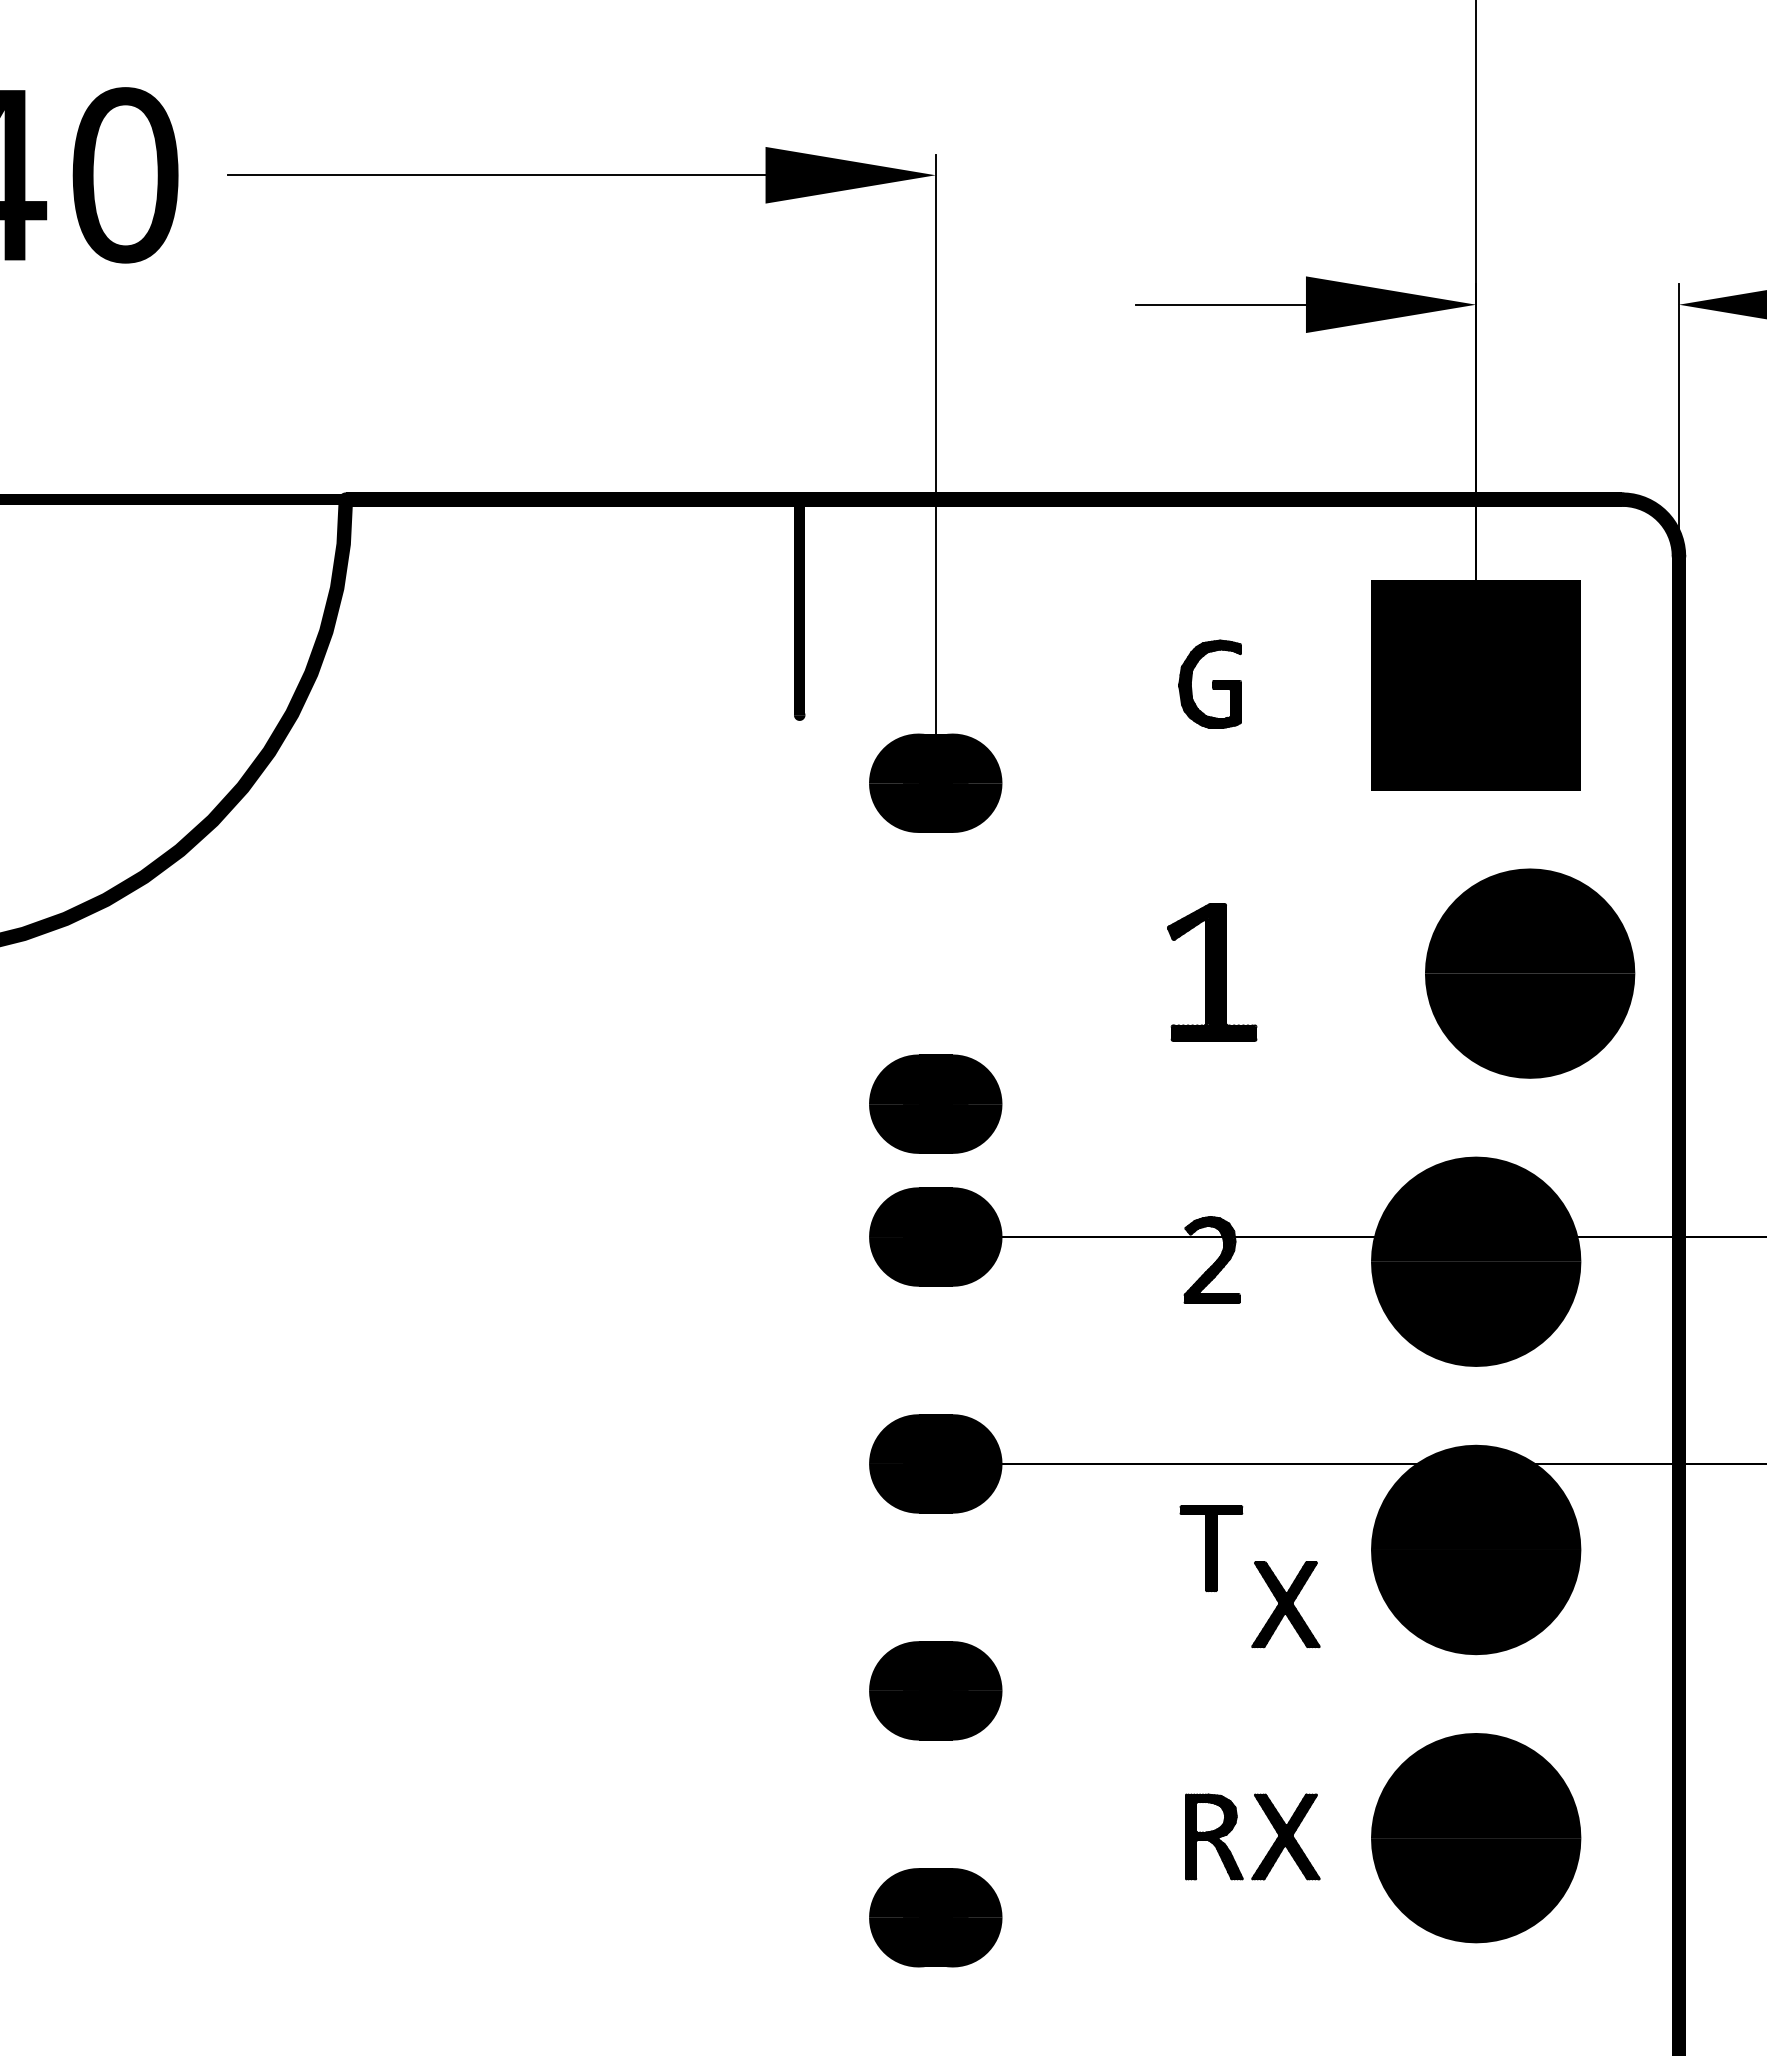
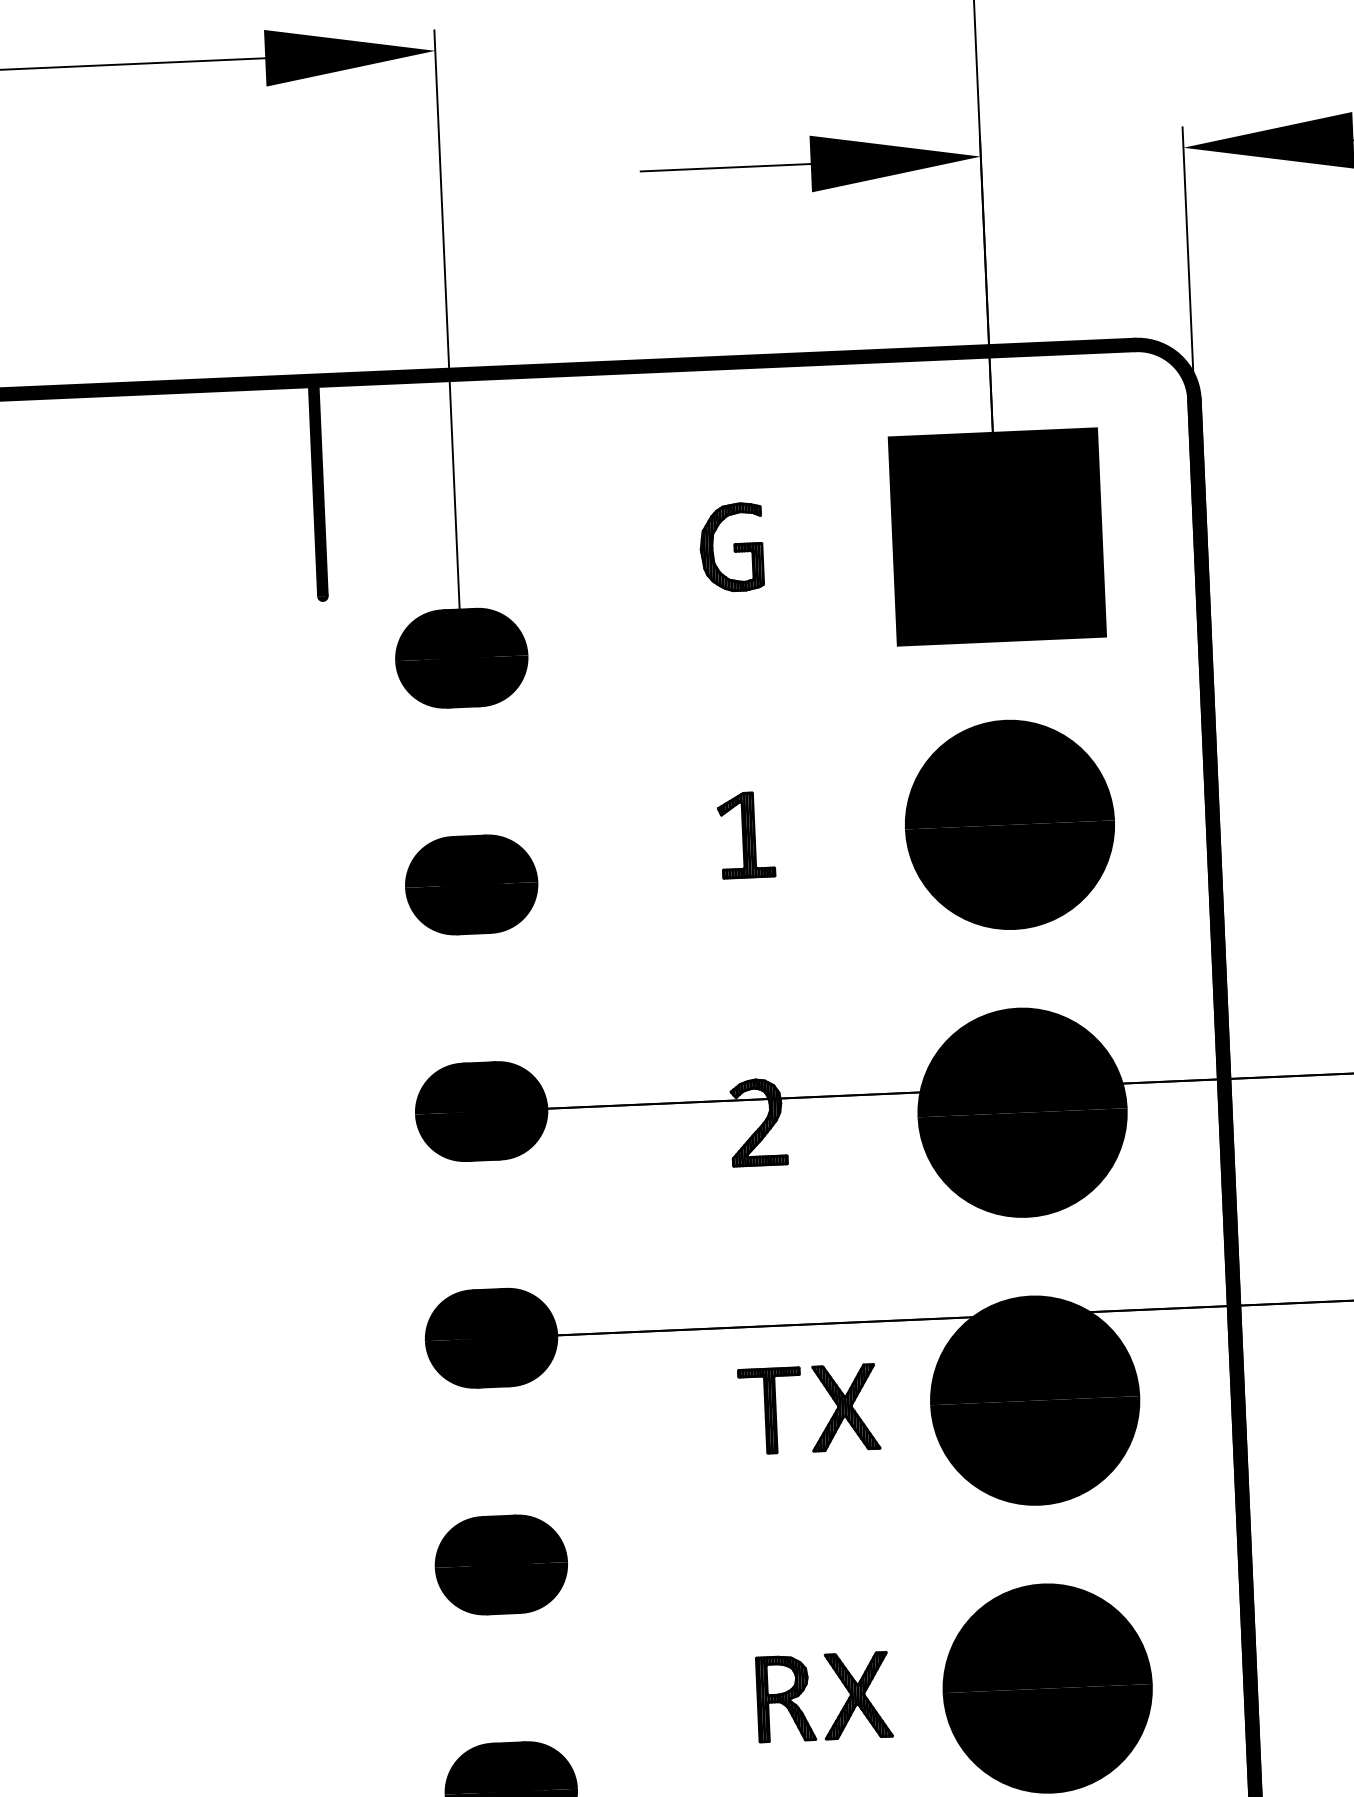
part: (1212, 972) -> (746, 835), size x0.62
part: (1530, 973) -> (1010, 824), moved
part: (935, 1103) -> (471, 884), moved
part: (1285, 1604) -> (844, 1407), moved

